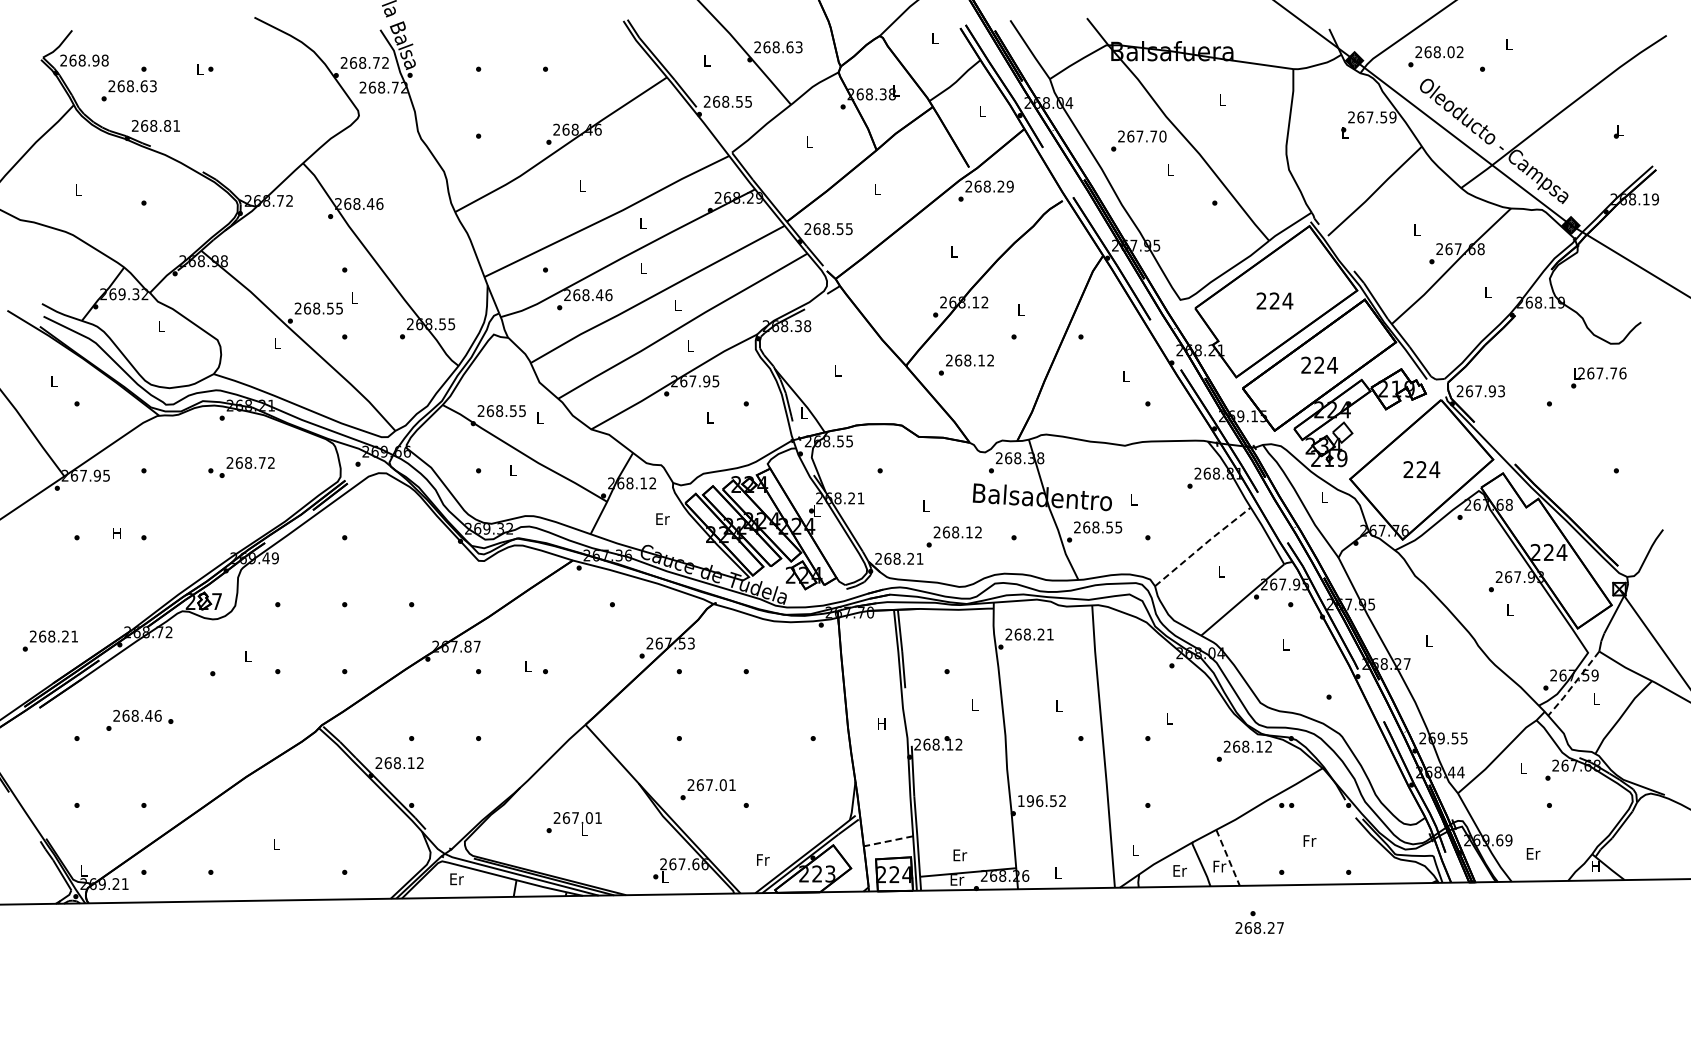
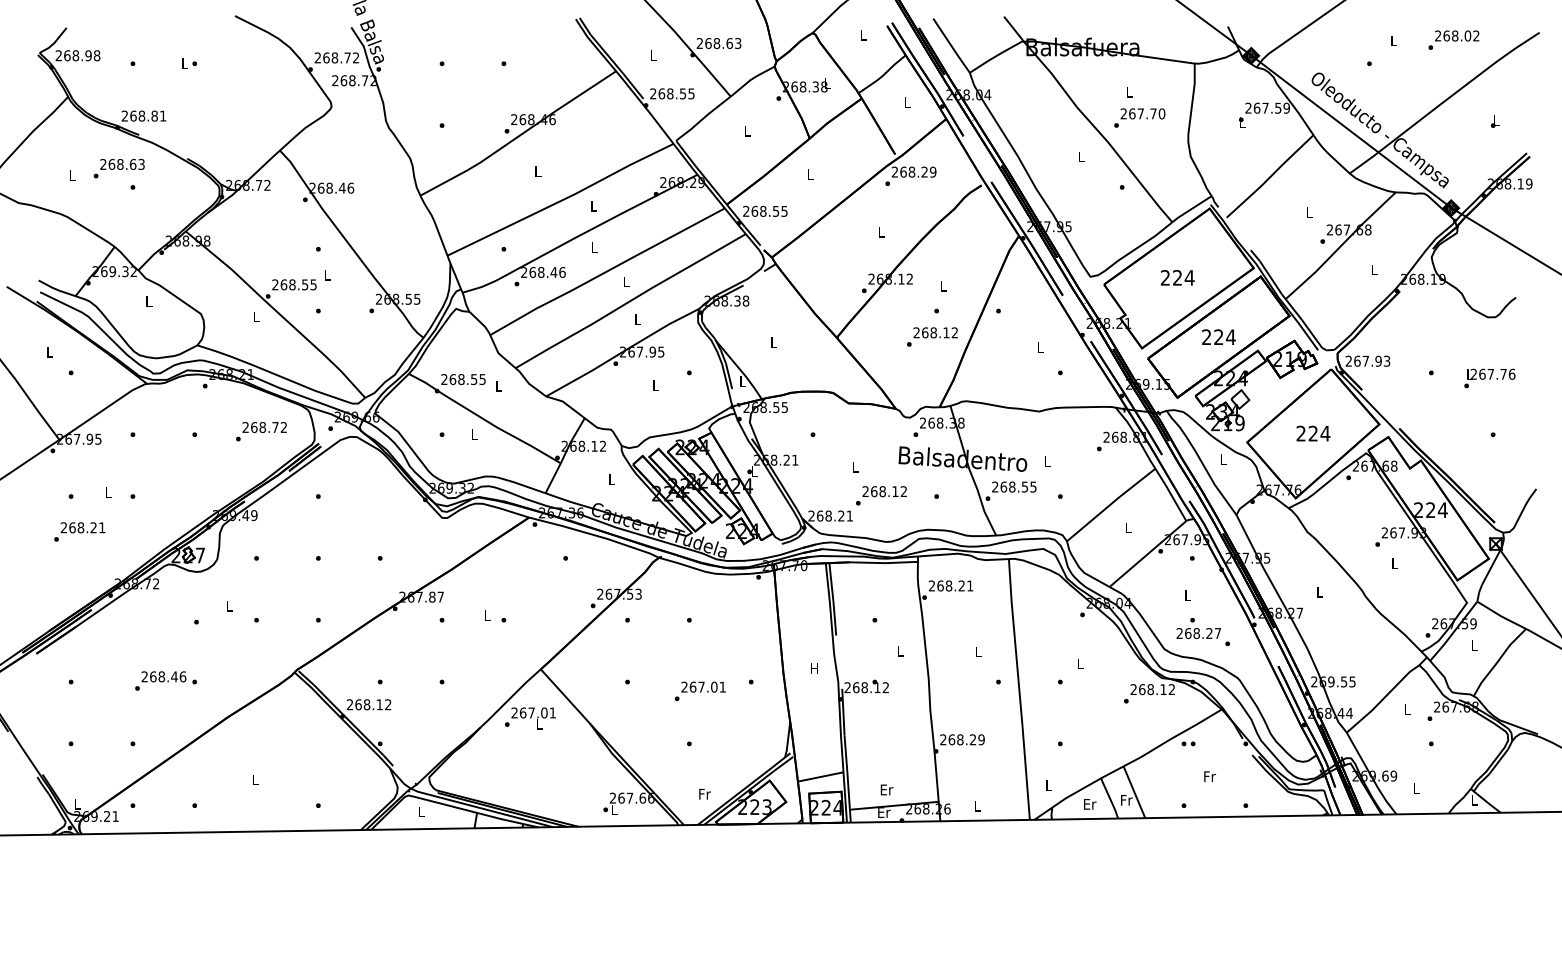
text: (1435, 56) -> (1453, 39), moved
text: (128, 90) -> (118, 168), moved
text: (1138, 140) -> (1139, 117), moved
text: (965, 364) -> (931, 336), moved
text: (1598, 377) -> (1489, 378), moved
text: (246, 467) -> (260, 431), moved
text: (662, 518) -> (611, 478), Er -> L
text: (116, 533) -> (107, 492), H -> L
line: (1202, 545) -> (1110, 503), dashed -> solid
text: (49, 640) -> (78, 531), moved
line: (1573, 684) -> (1453, 632), dashed -> solid
text: (139, 720) -> (165, 681), moved
text: (707, 789) -> (699, 691), moved
text: (1041, 801) -> (962, 740), 196.52 -> 268.29
text: (573, 823) -> (529, 718), moved
line: (888, 841) -> (820, 777), dashed -> solid
text: (1533, 853) -> (1416, 788), Er -> L
line: (1228, 858) -> (1134, 792), dashed -> solid
text: (1595, 866) -> (1473, 800), H -> L
text: (456, 879) -> (421, 812), Er -> L
text: (1259, 922) -> (1198, 628), moved

